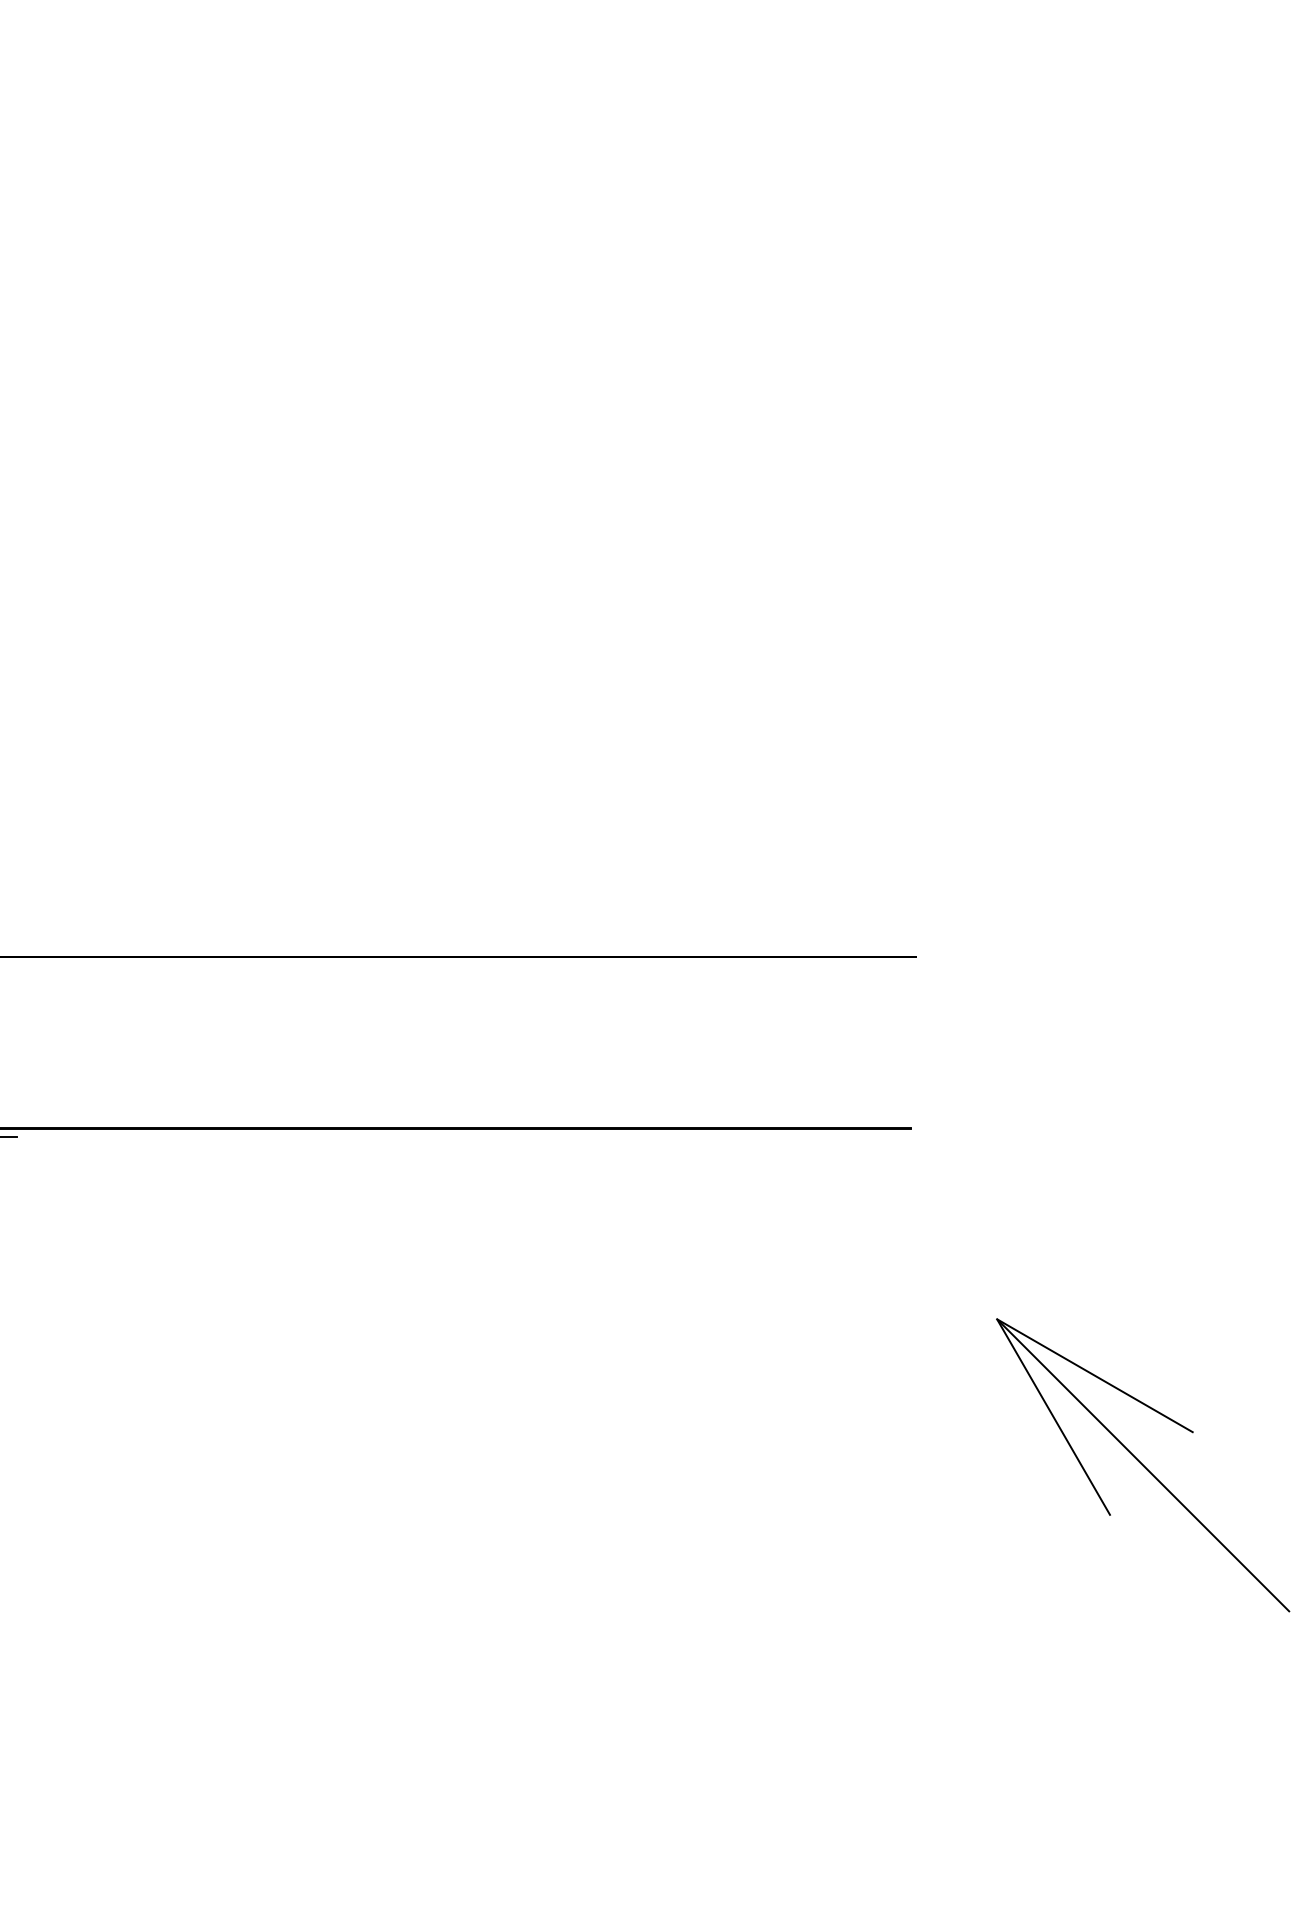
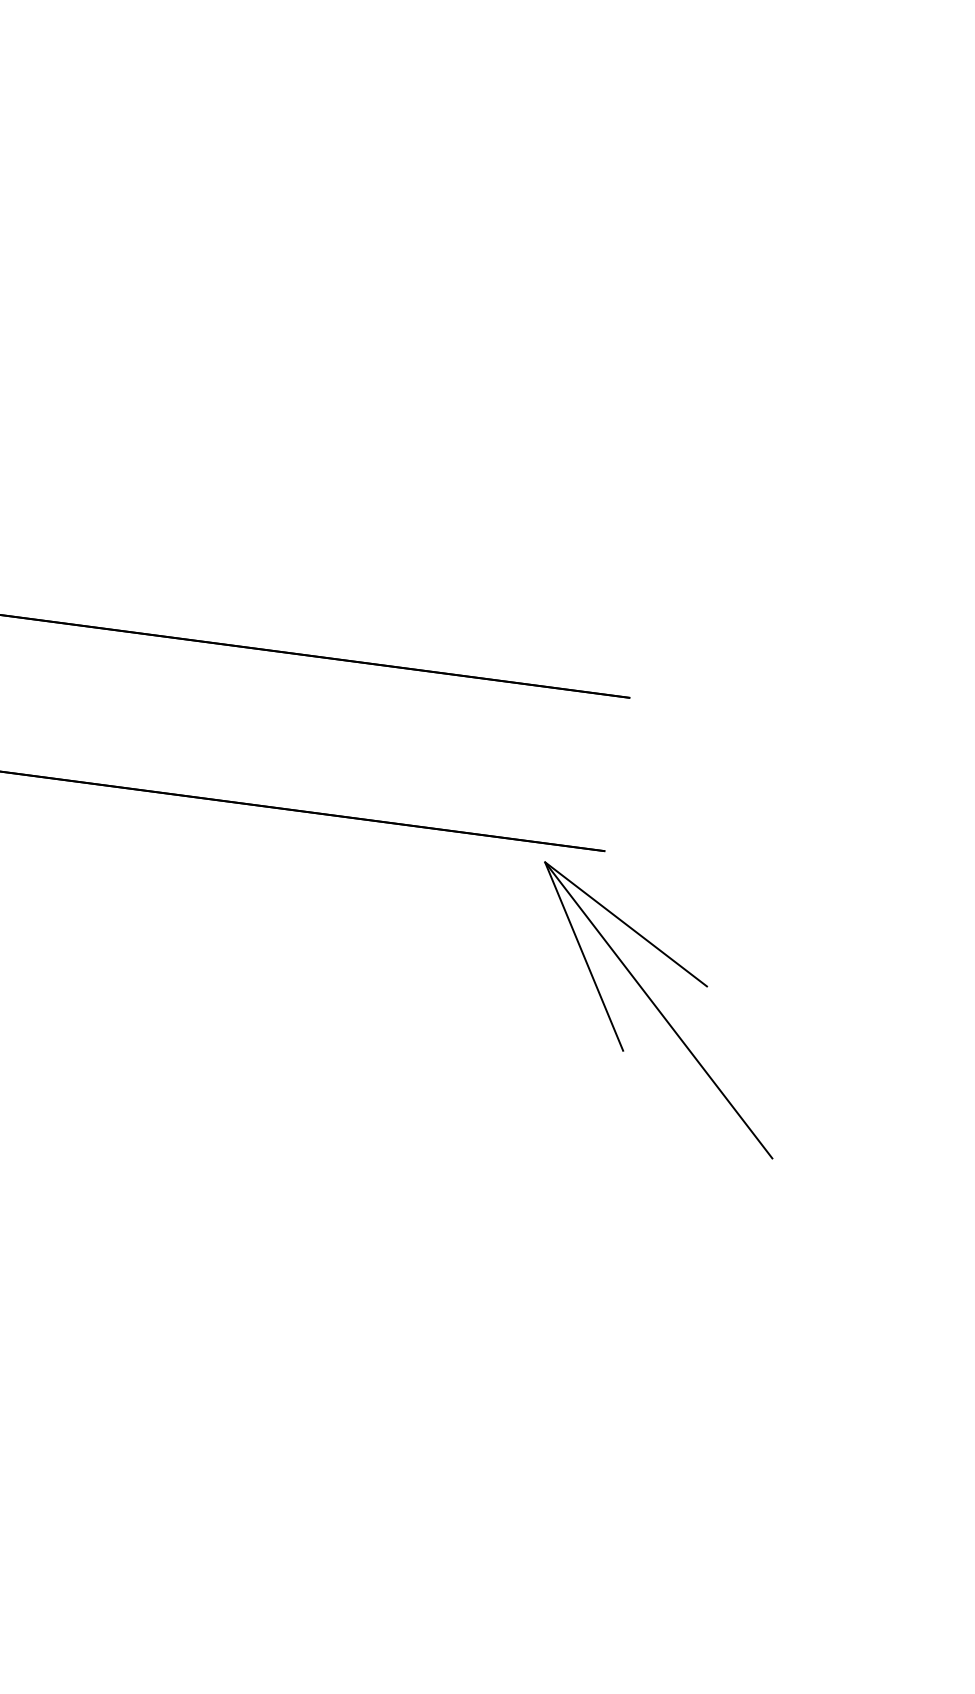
part: (1143, 1465) -> (659, 1010), moved

